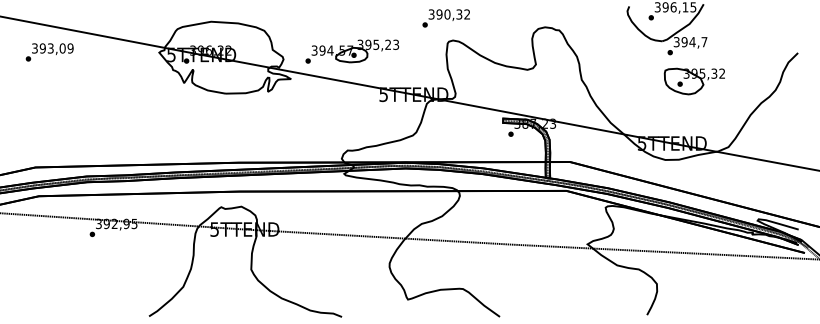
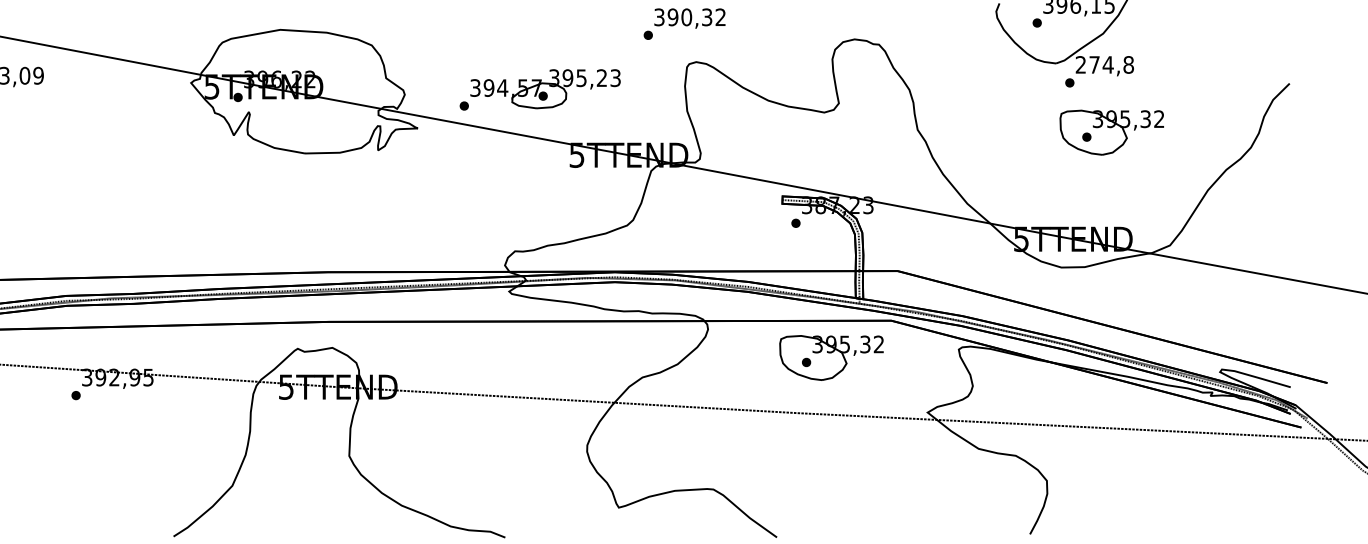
text: (690, 42) -> (1104, 65), 394,7 -> 274,8
part: (352, 51) -> (540, 89), moved
part: (530, 212) -> (829, 357), added

